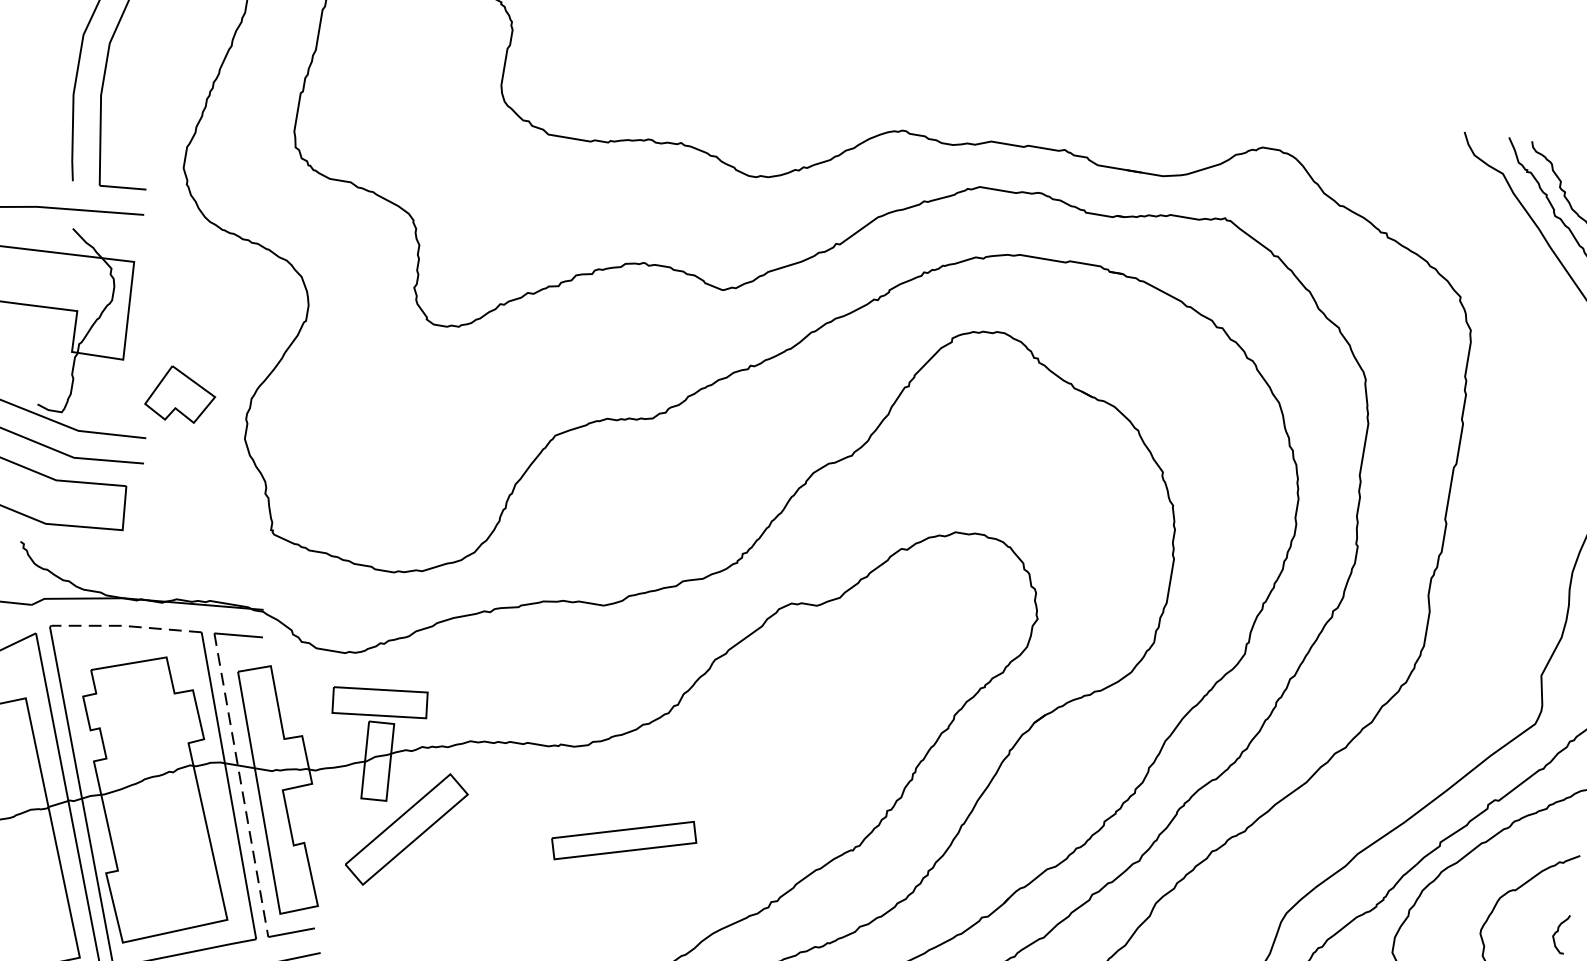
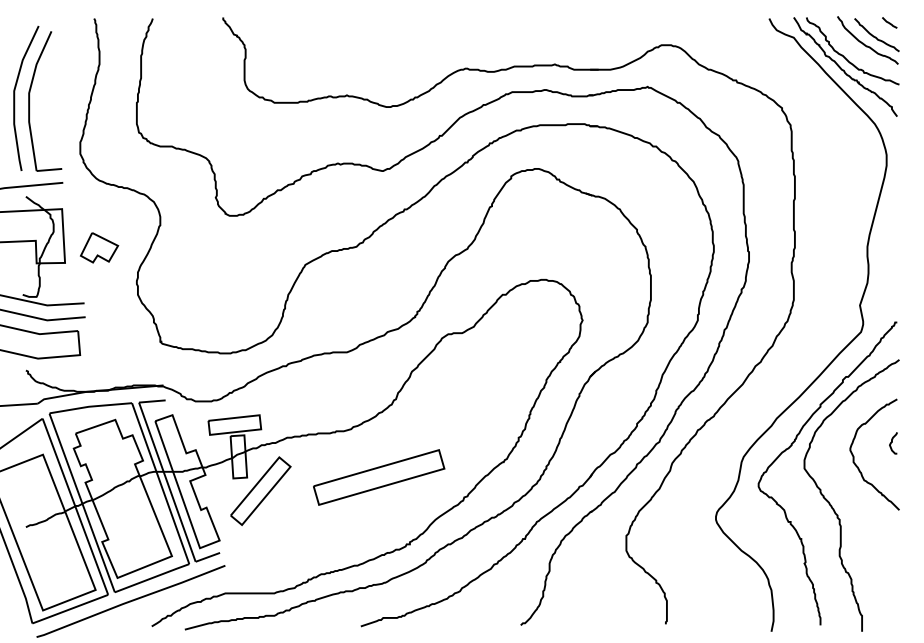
part: (181, 394) -> (99, 247), moved
line: (122, 625) -> (88, 406), dashed -> solid
line: (241, 785) -> (167, 482), dashed -> solid
part: (624, 840) -> (379, 477), size x1.67

